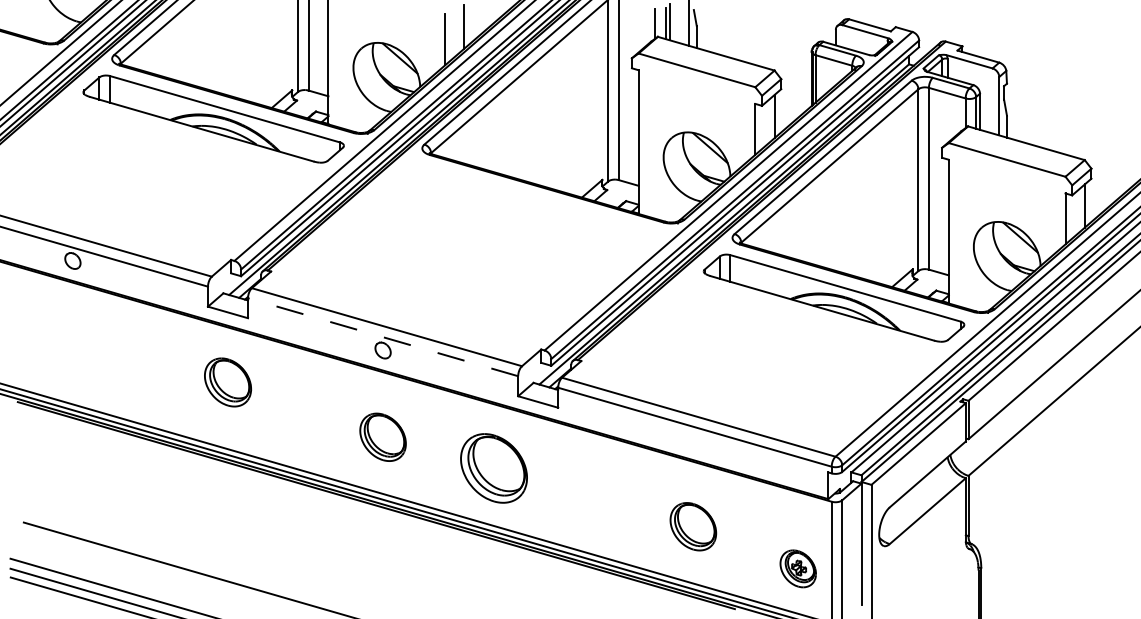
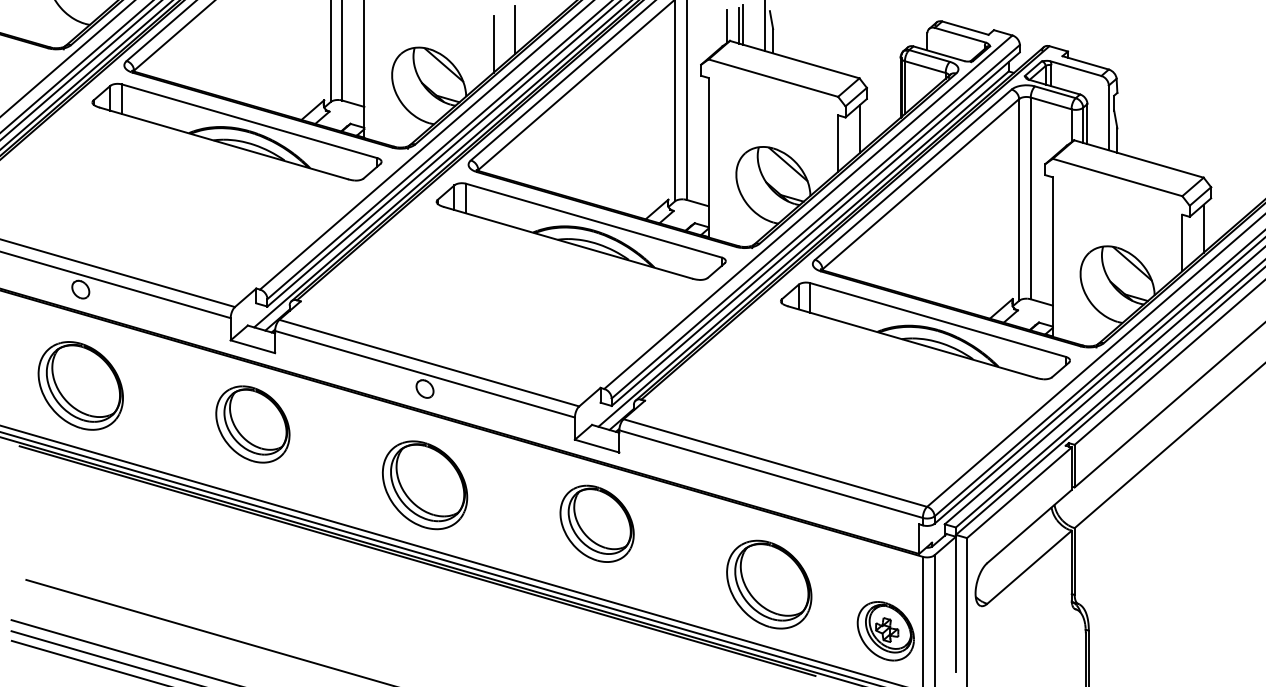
part: (523, 208) -> (580, 231), added
line: (382, 337) -> (424, 374), dashed -> solid
part: (72, 347) -> (80, 385), added
part: (227, 382) -> (252, 424), size x1.43
part: (382, 437) -> (424, 485), size x1.67
part: (493, 468) -> (596, 523), moved
part: (693, 526) -> (769, 584), size x1.67
part: (798, 569) -> (885, 631), size x1.43

